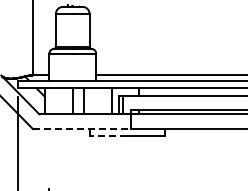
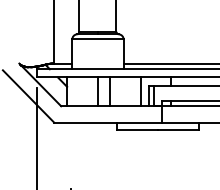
line: (82, 129) -> (108, 123), dashed -> solid
line: (108, 136) -> (137, 130), dashed -> solid

